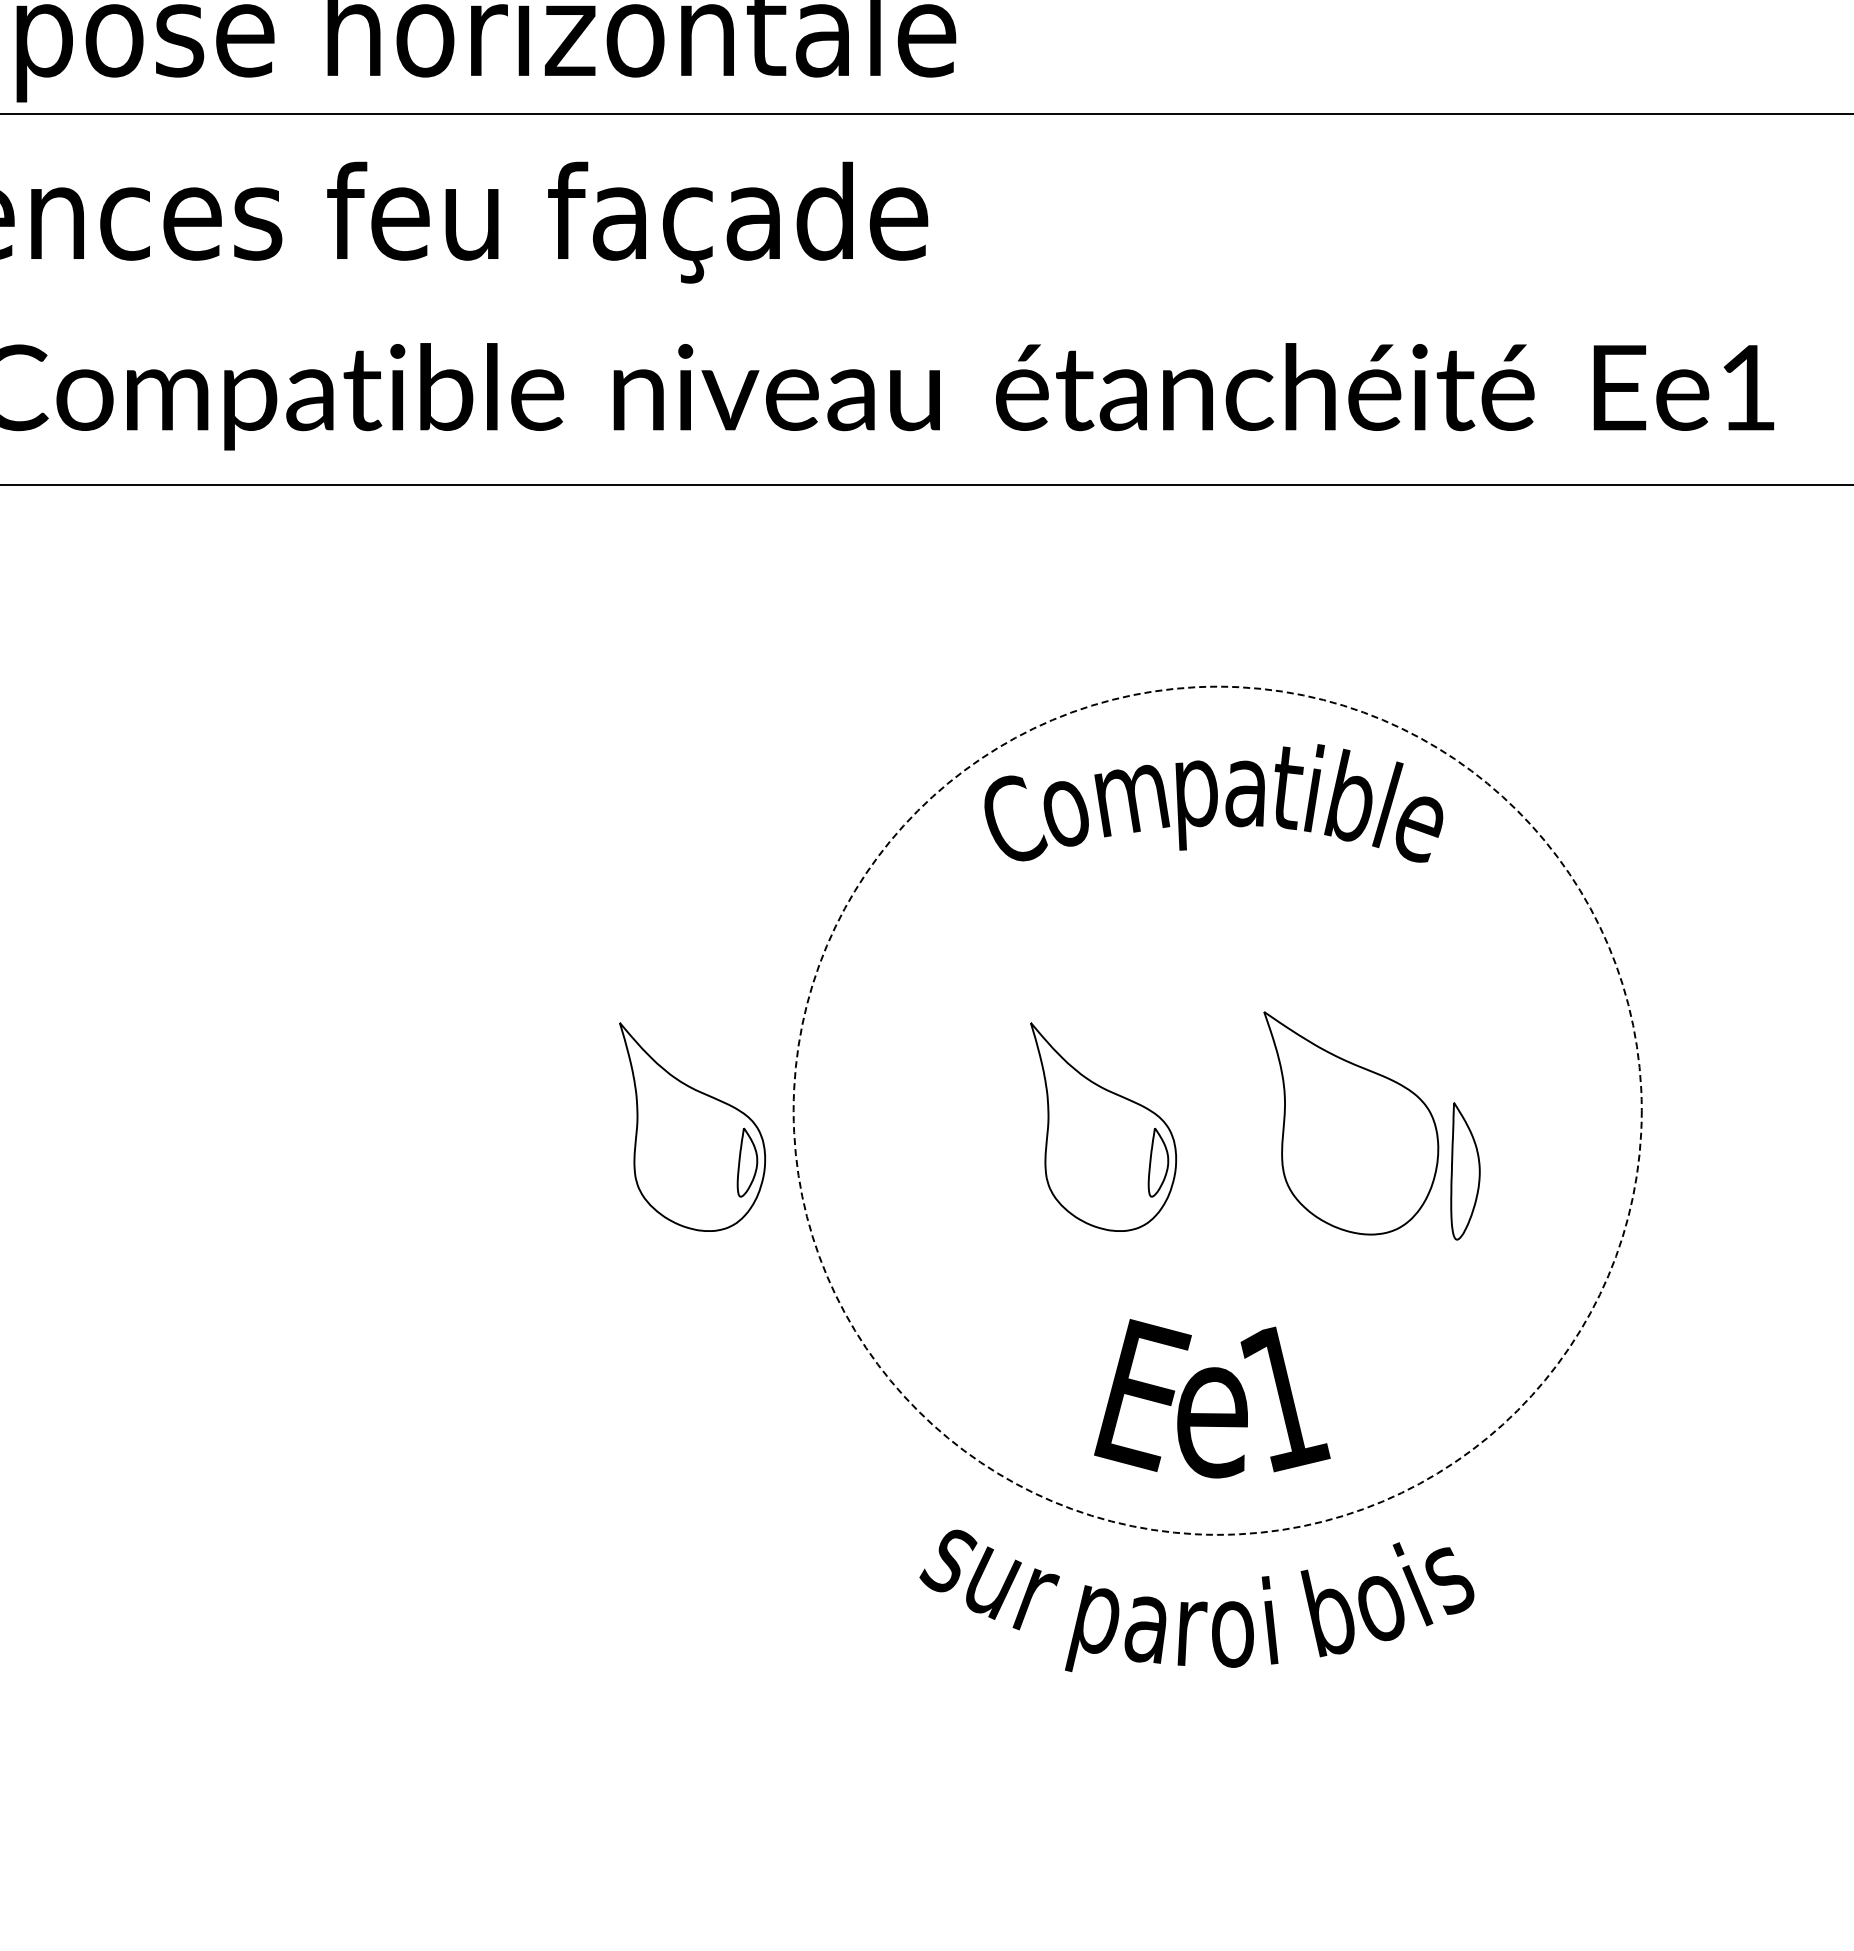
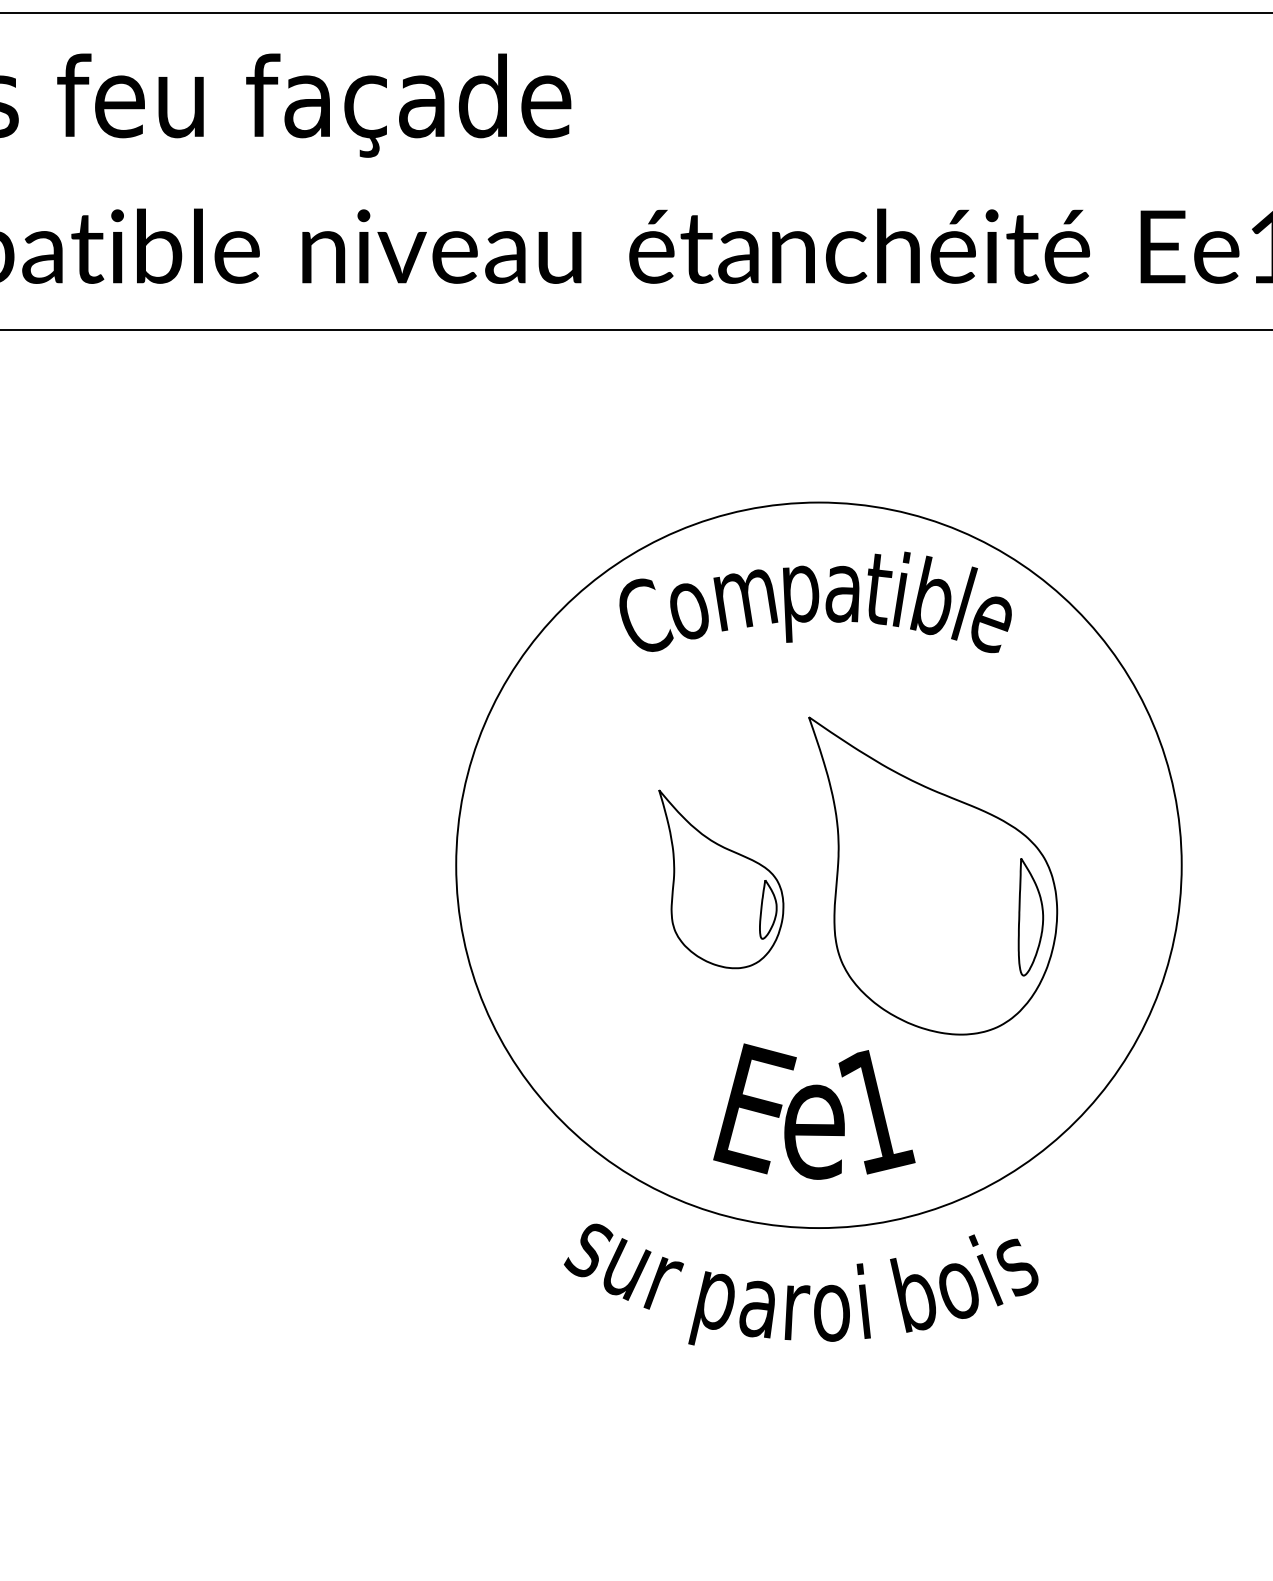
circle: (1217, 1110) -> (818, 865), dashed -> solid
part: (1351, 1123) -> (933, 876), size x1.67
part: (692, 1126) -> (369, 878), removed

